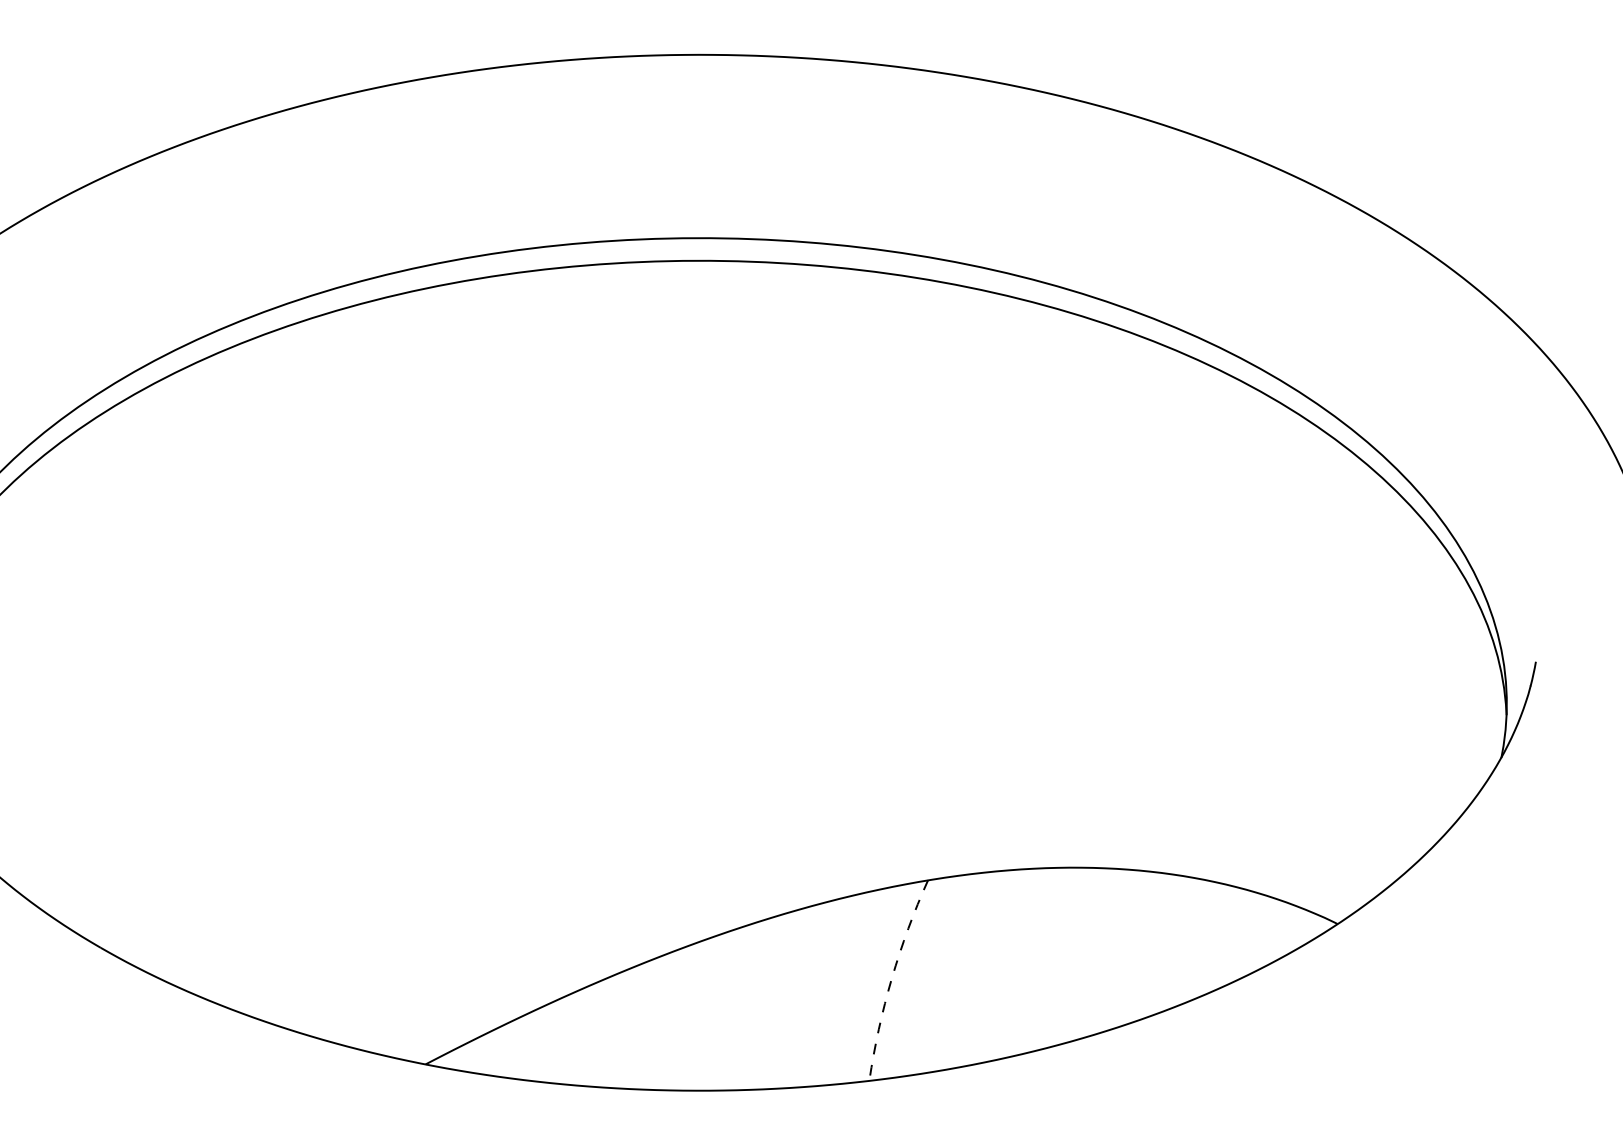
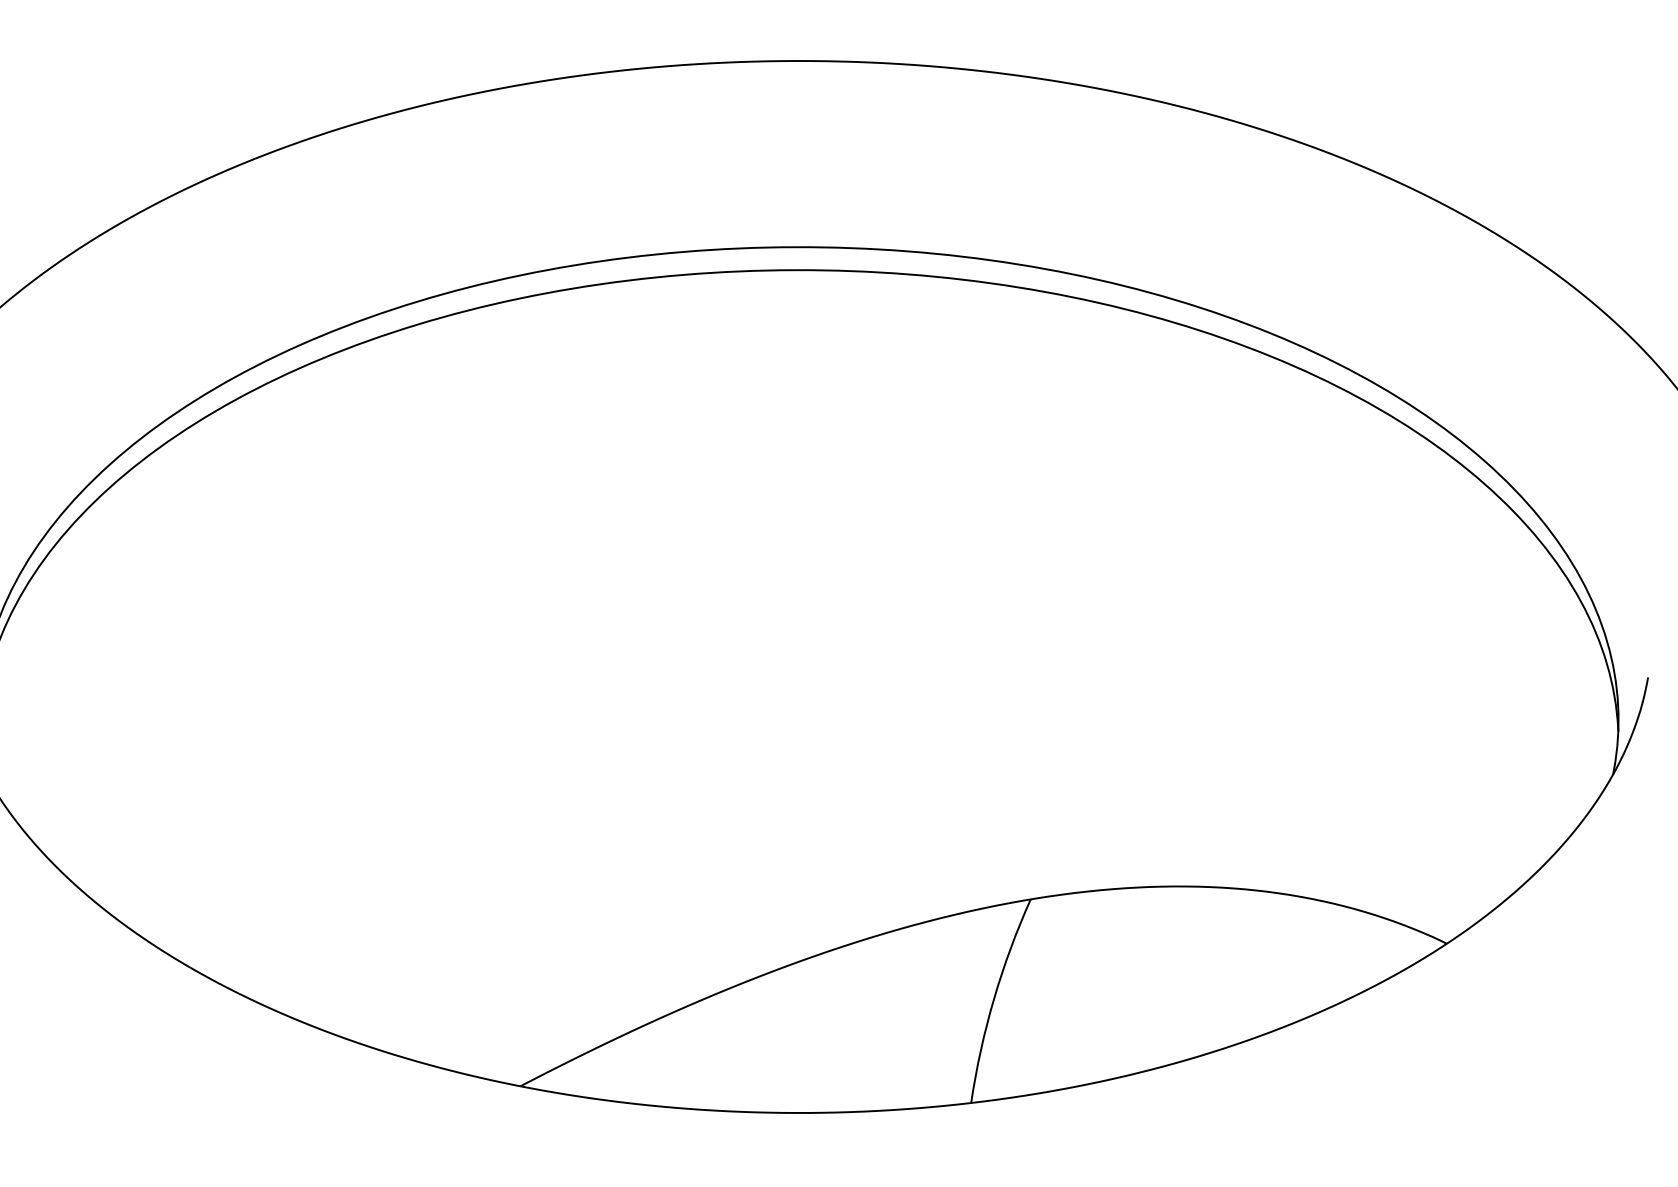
arc: (892, 977) -> (994, 998), dashed -> solid

